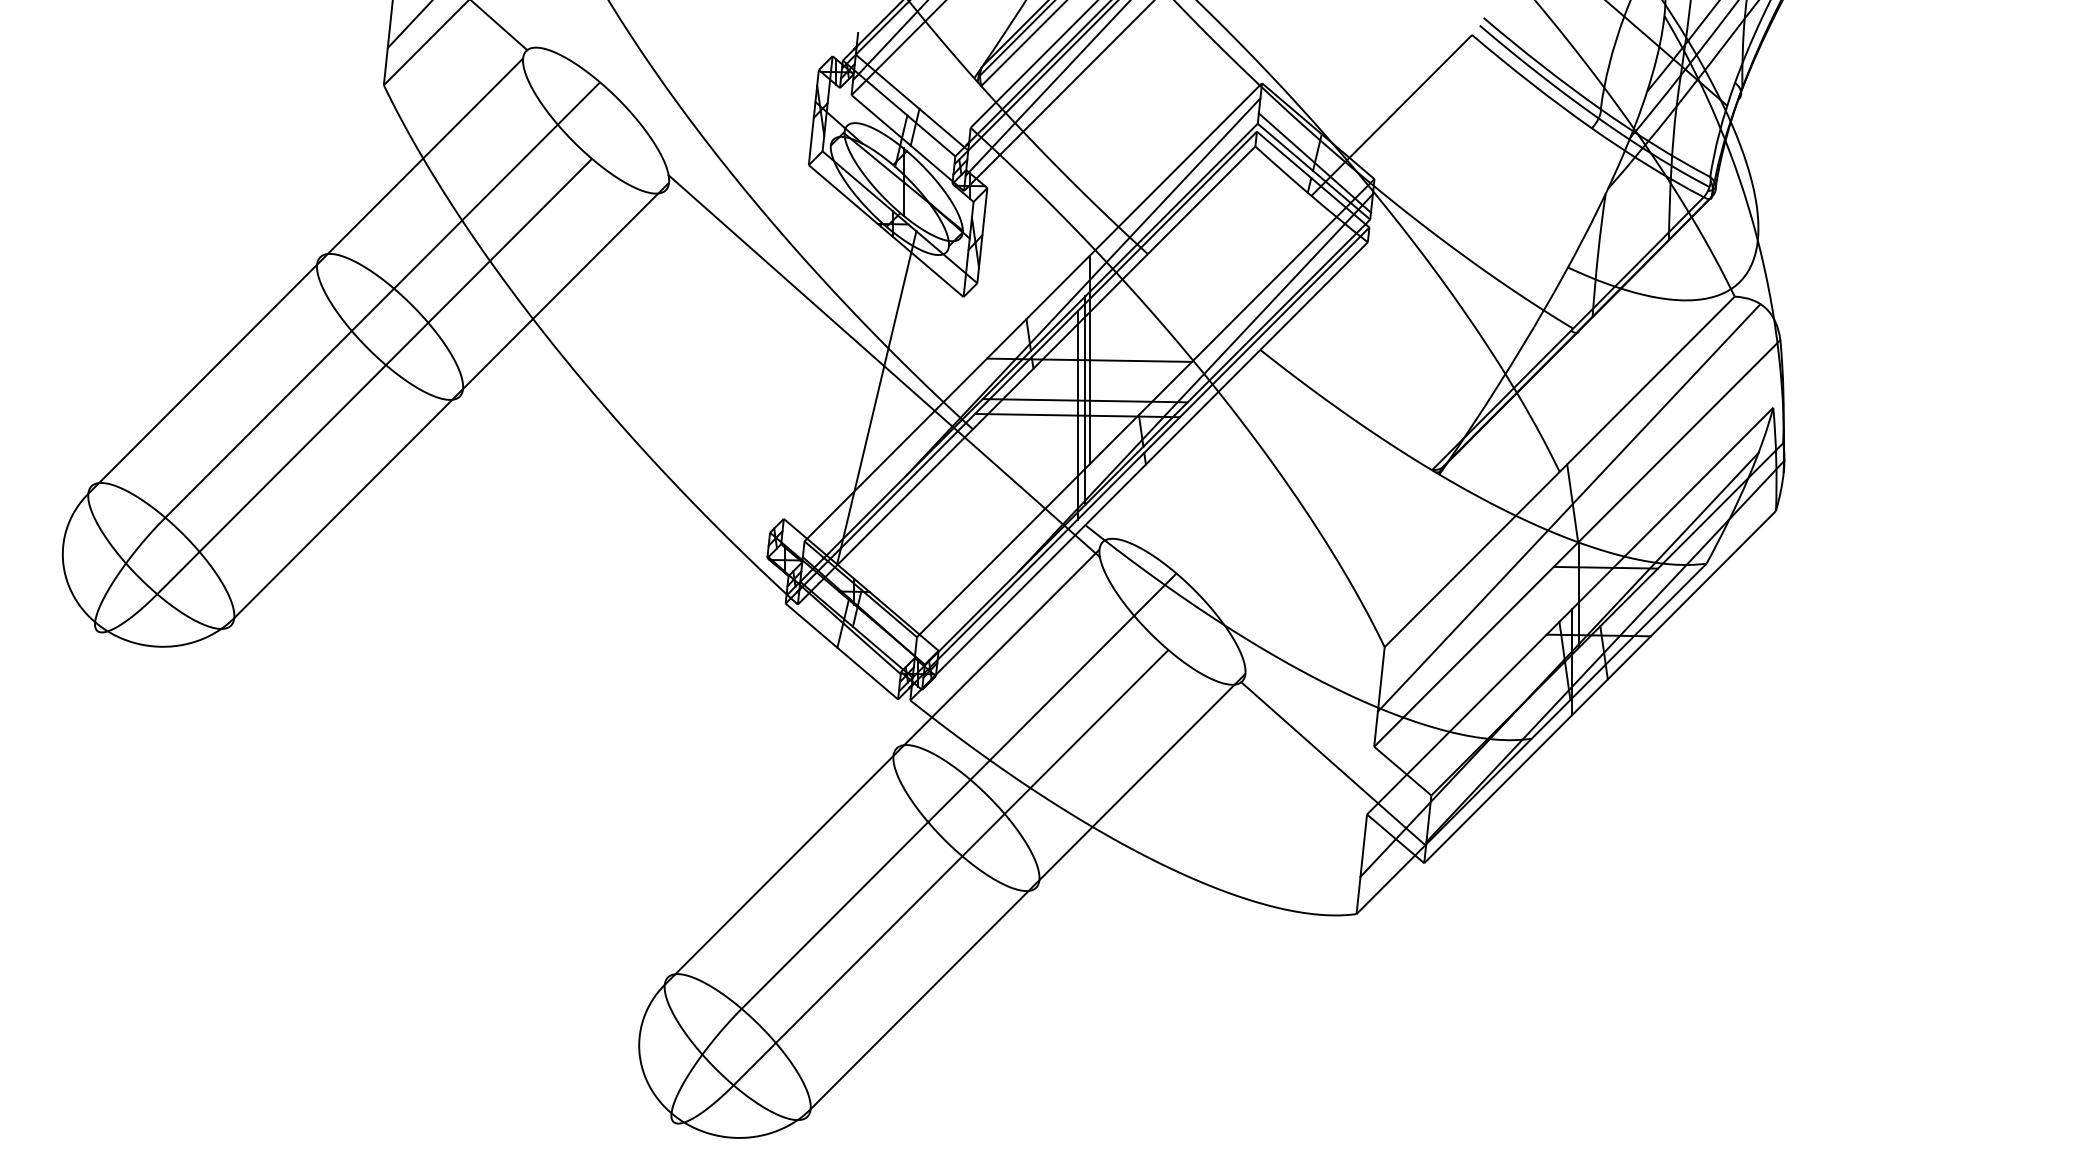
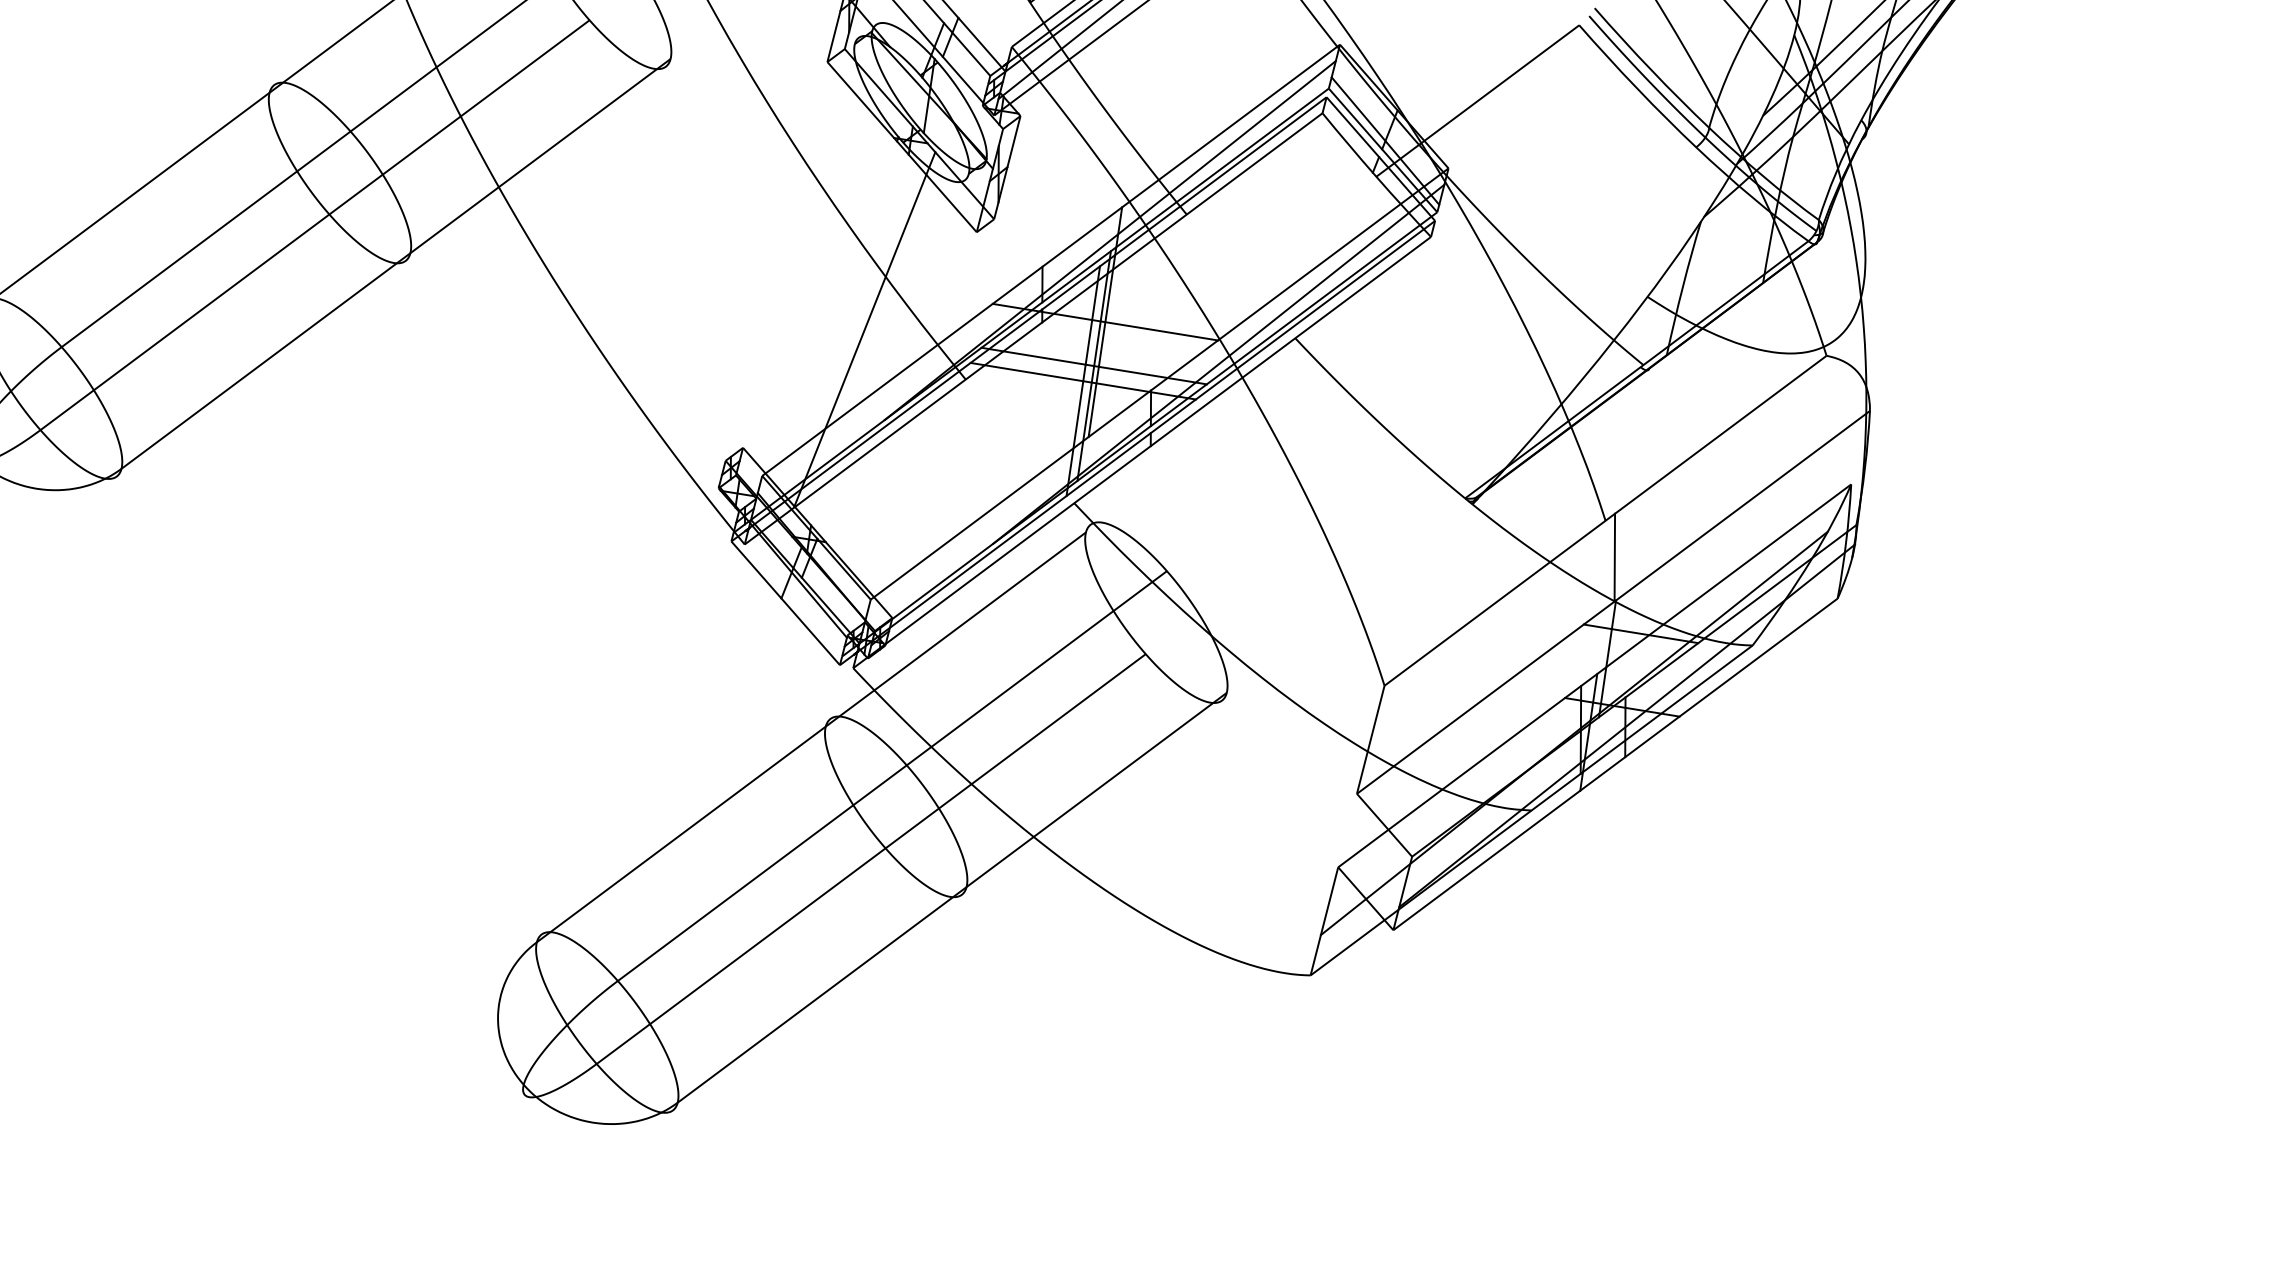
line: (883, 366) -> (877, 295), removed
line: (1568, 507) -> (1609, 561), removed
line: (1333, 763) -> (1309, 805), removed

